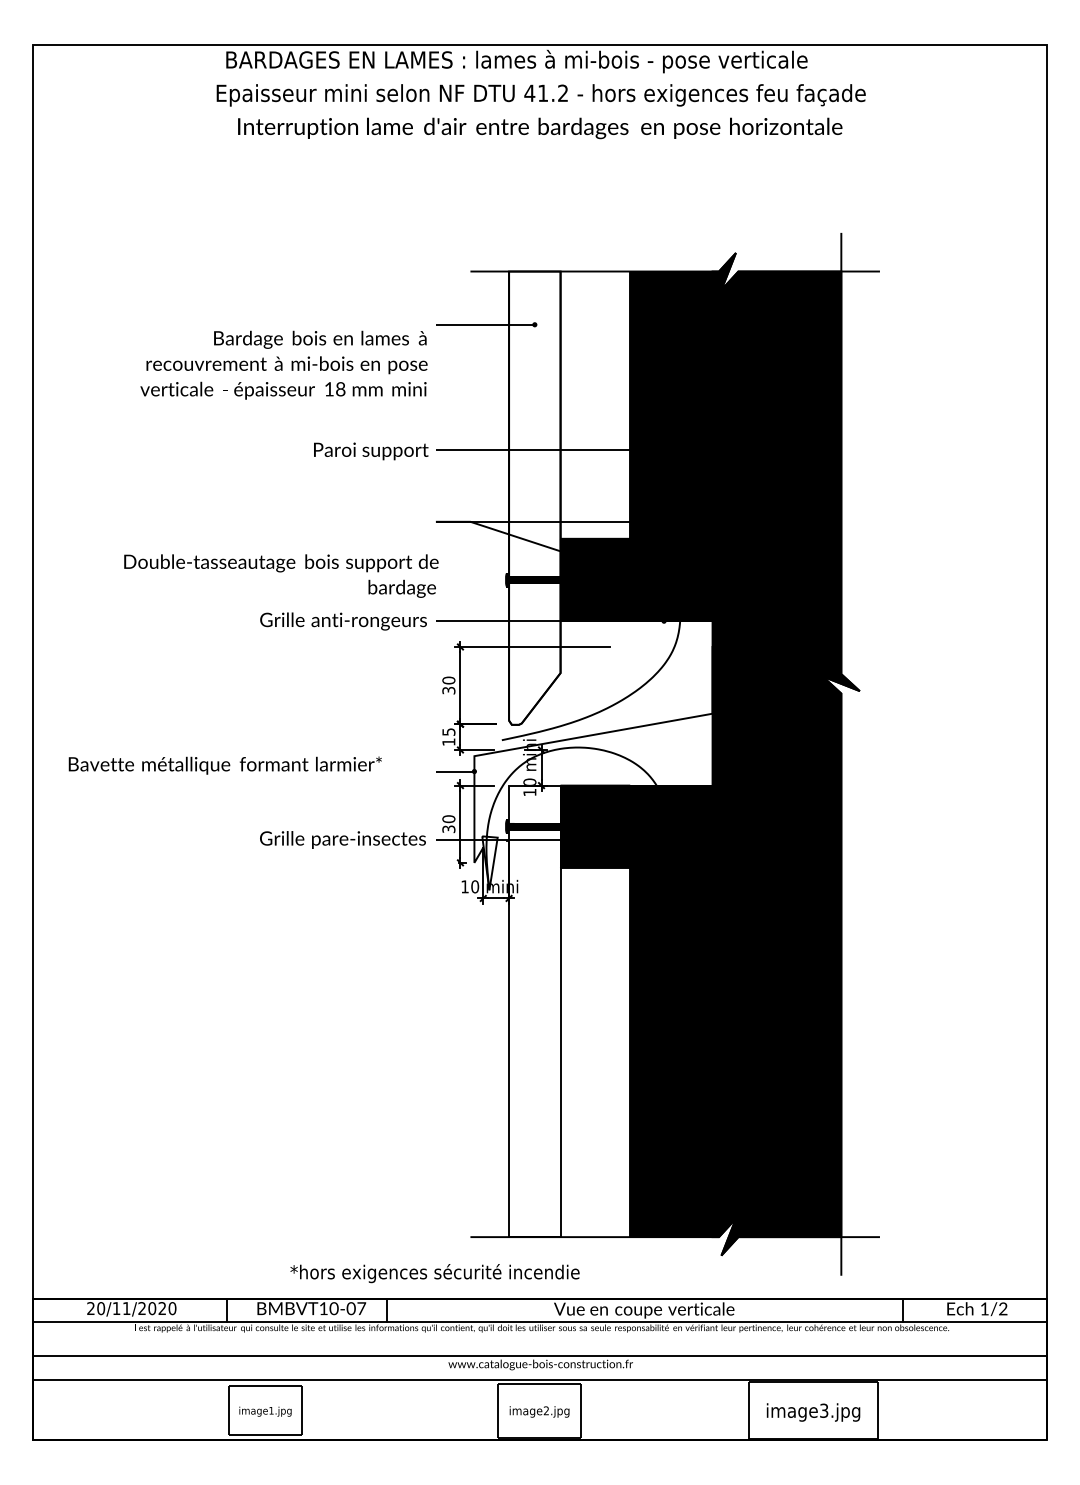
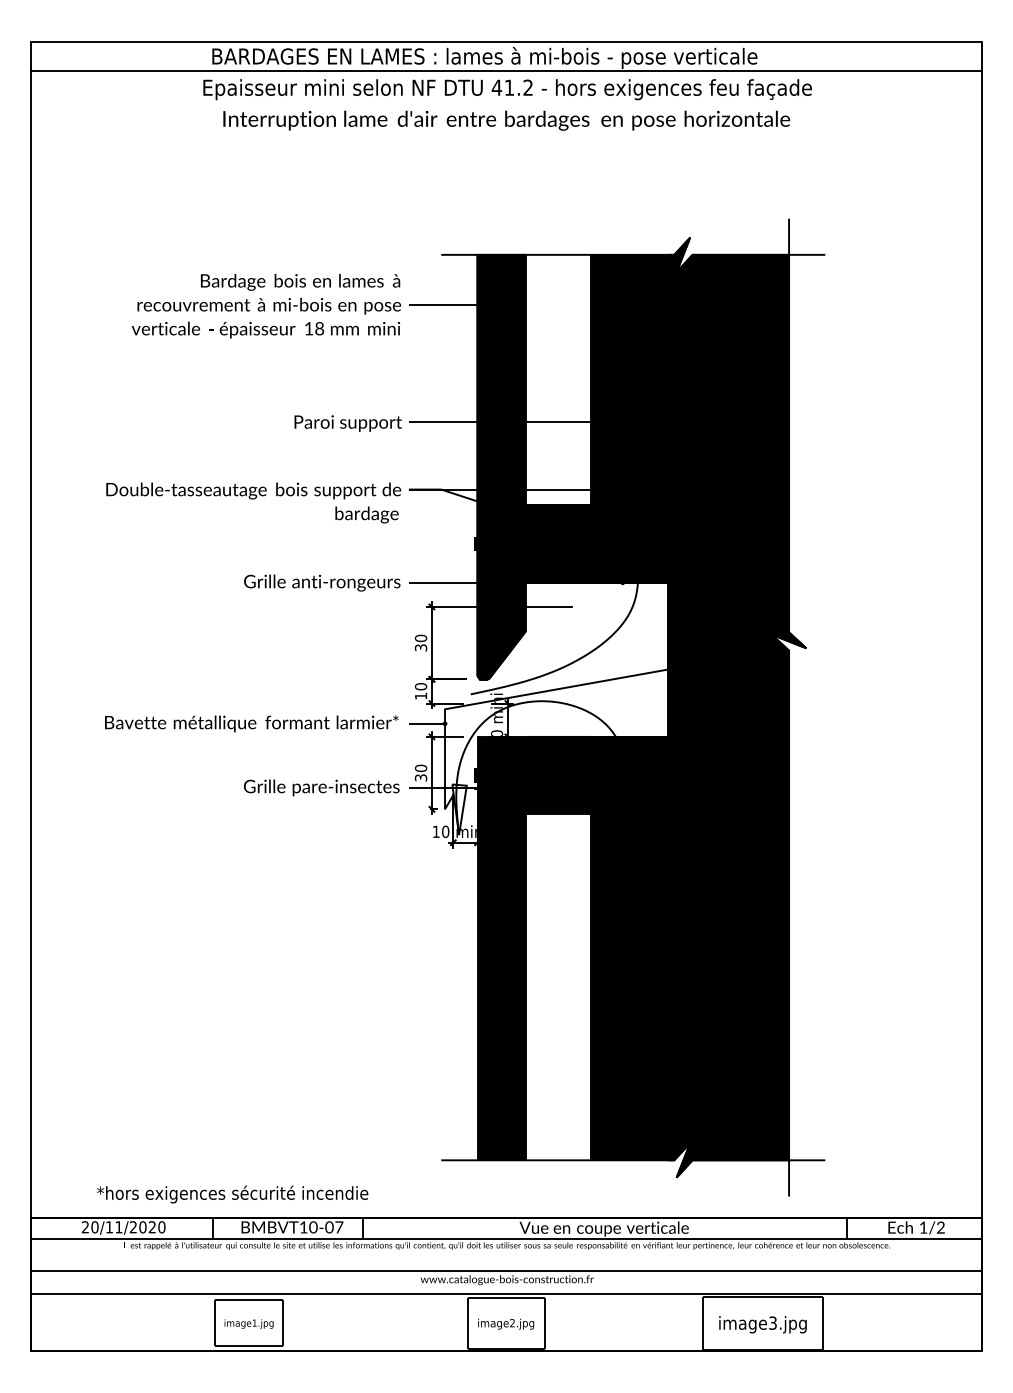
line: (539, 75) -> (506, 71), added
text: (283, 364) -> (265, 305), moved
fill: (534, 497) -> (501, 466), added
text: (281, 575) -> (253, 502), moved
text: (448, 731) -> (420, 686), 15 -> 10
text: (224, 765) -> (250, 723), moved
fill: (534, 1011) -> (501, 948), added
text: (434, 1273) -> (232, 1194), moved

